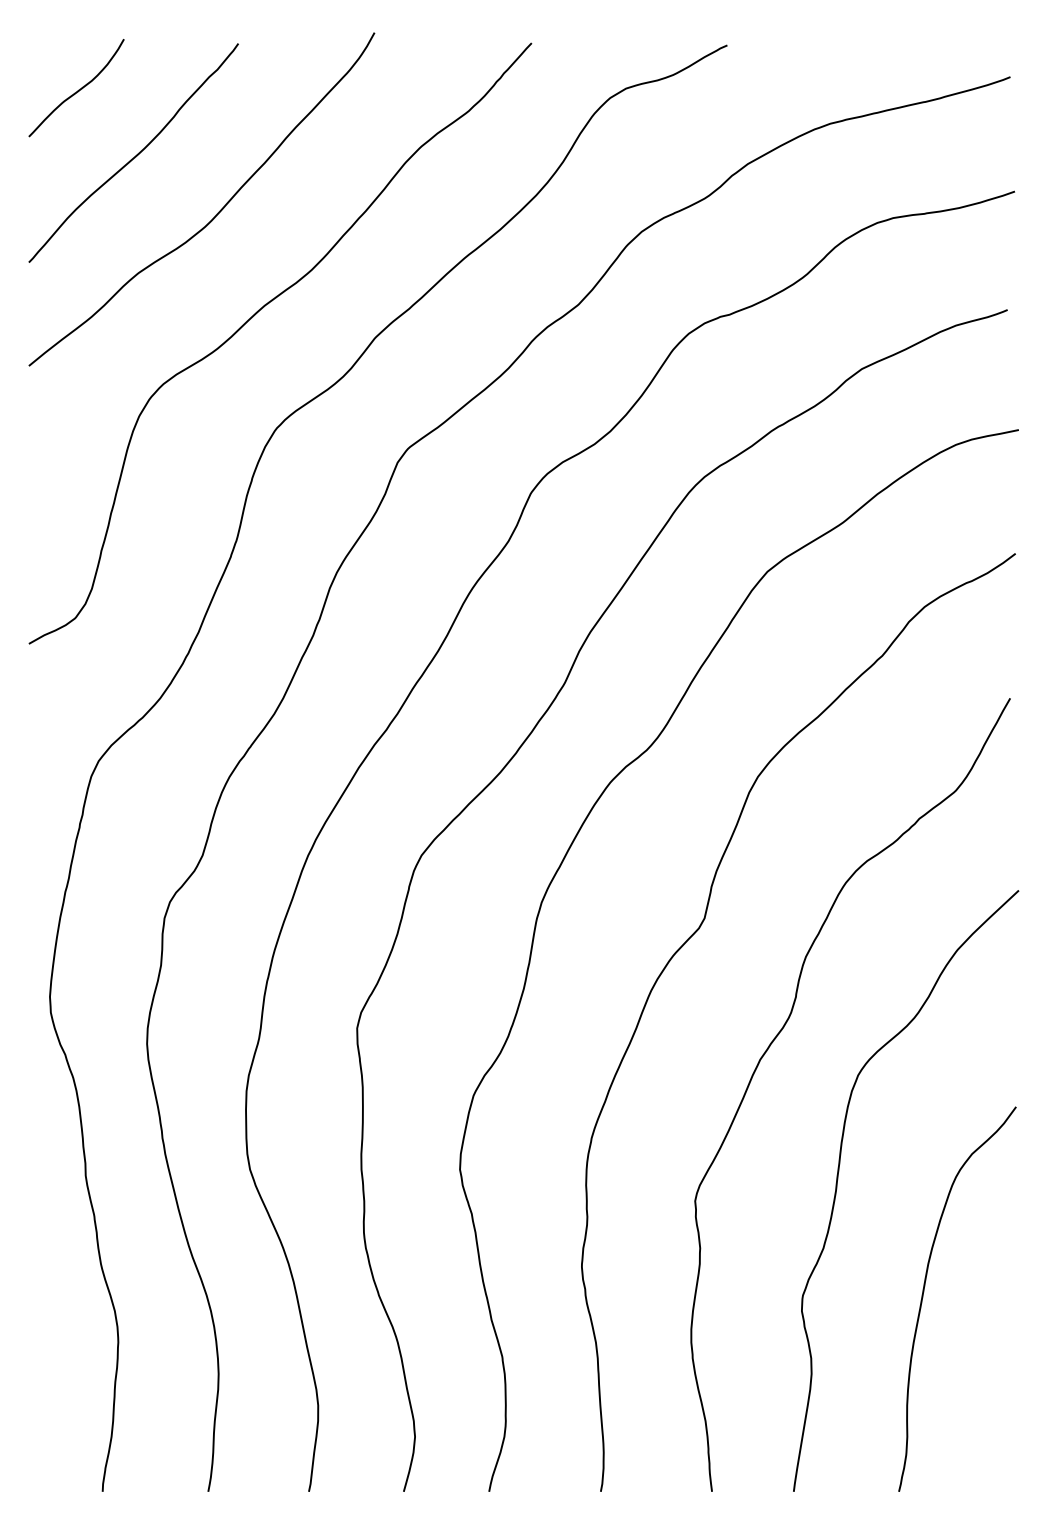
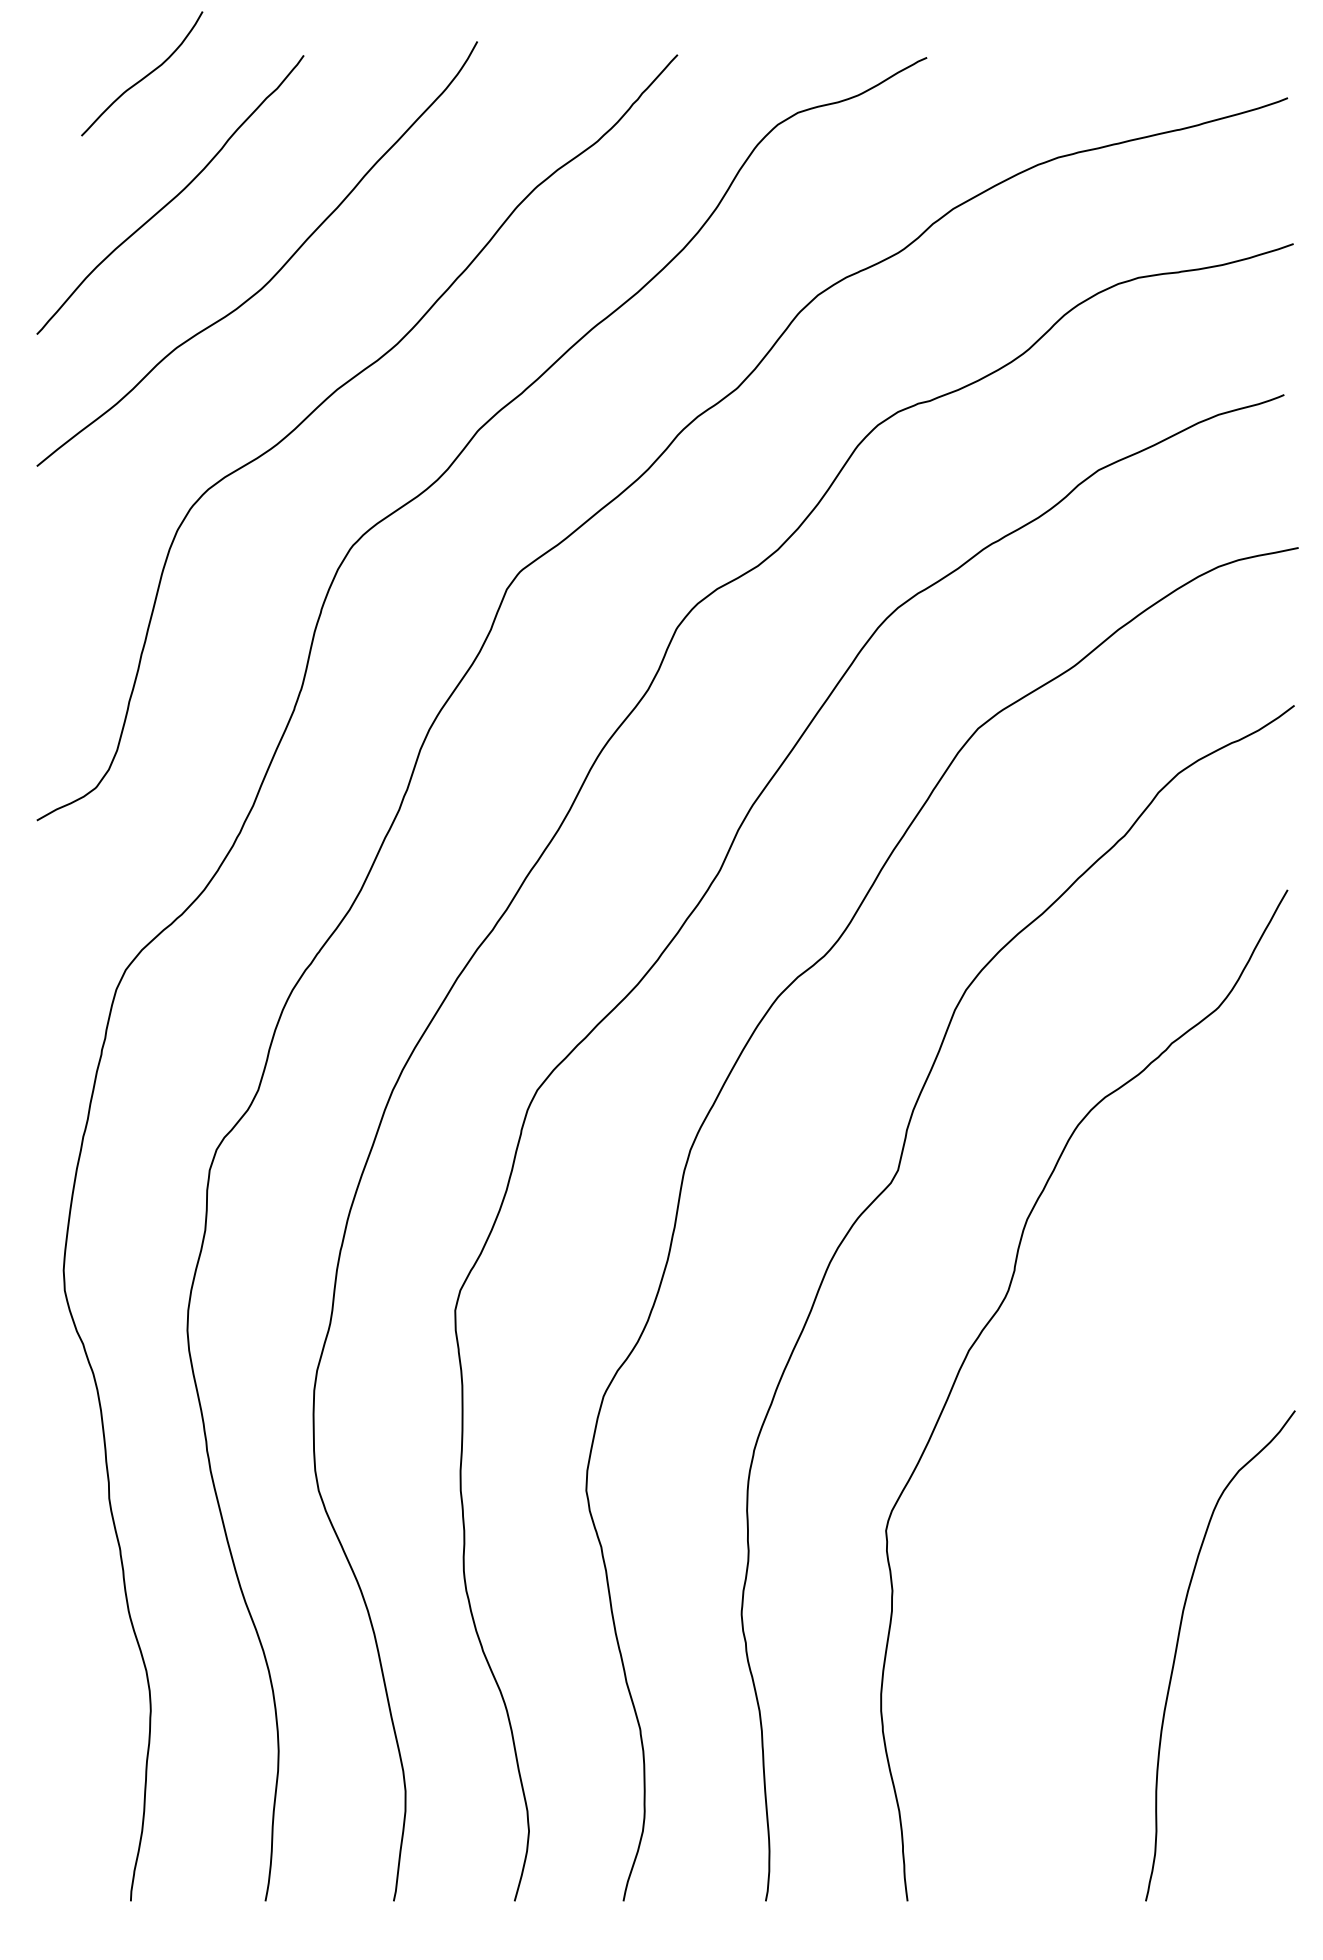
curve: (78, 89) -> (144, 75), moved
curve: (838, 1179) -> (1068, 1503), removed

